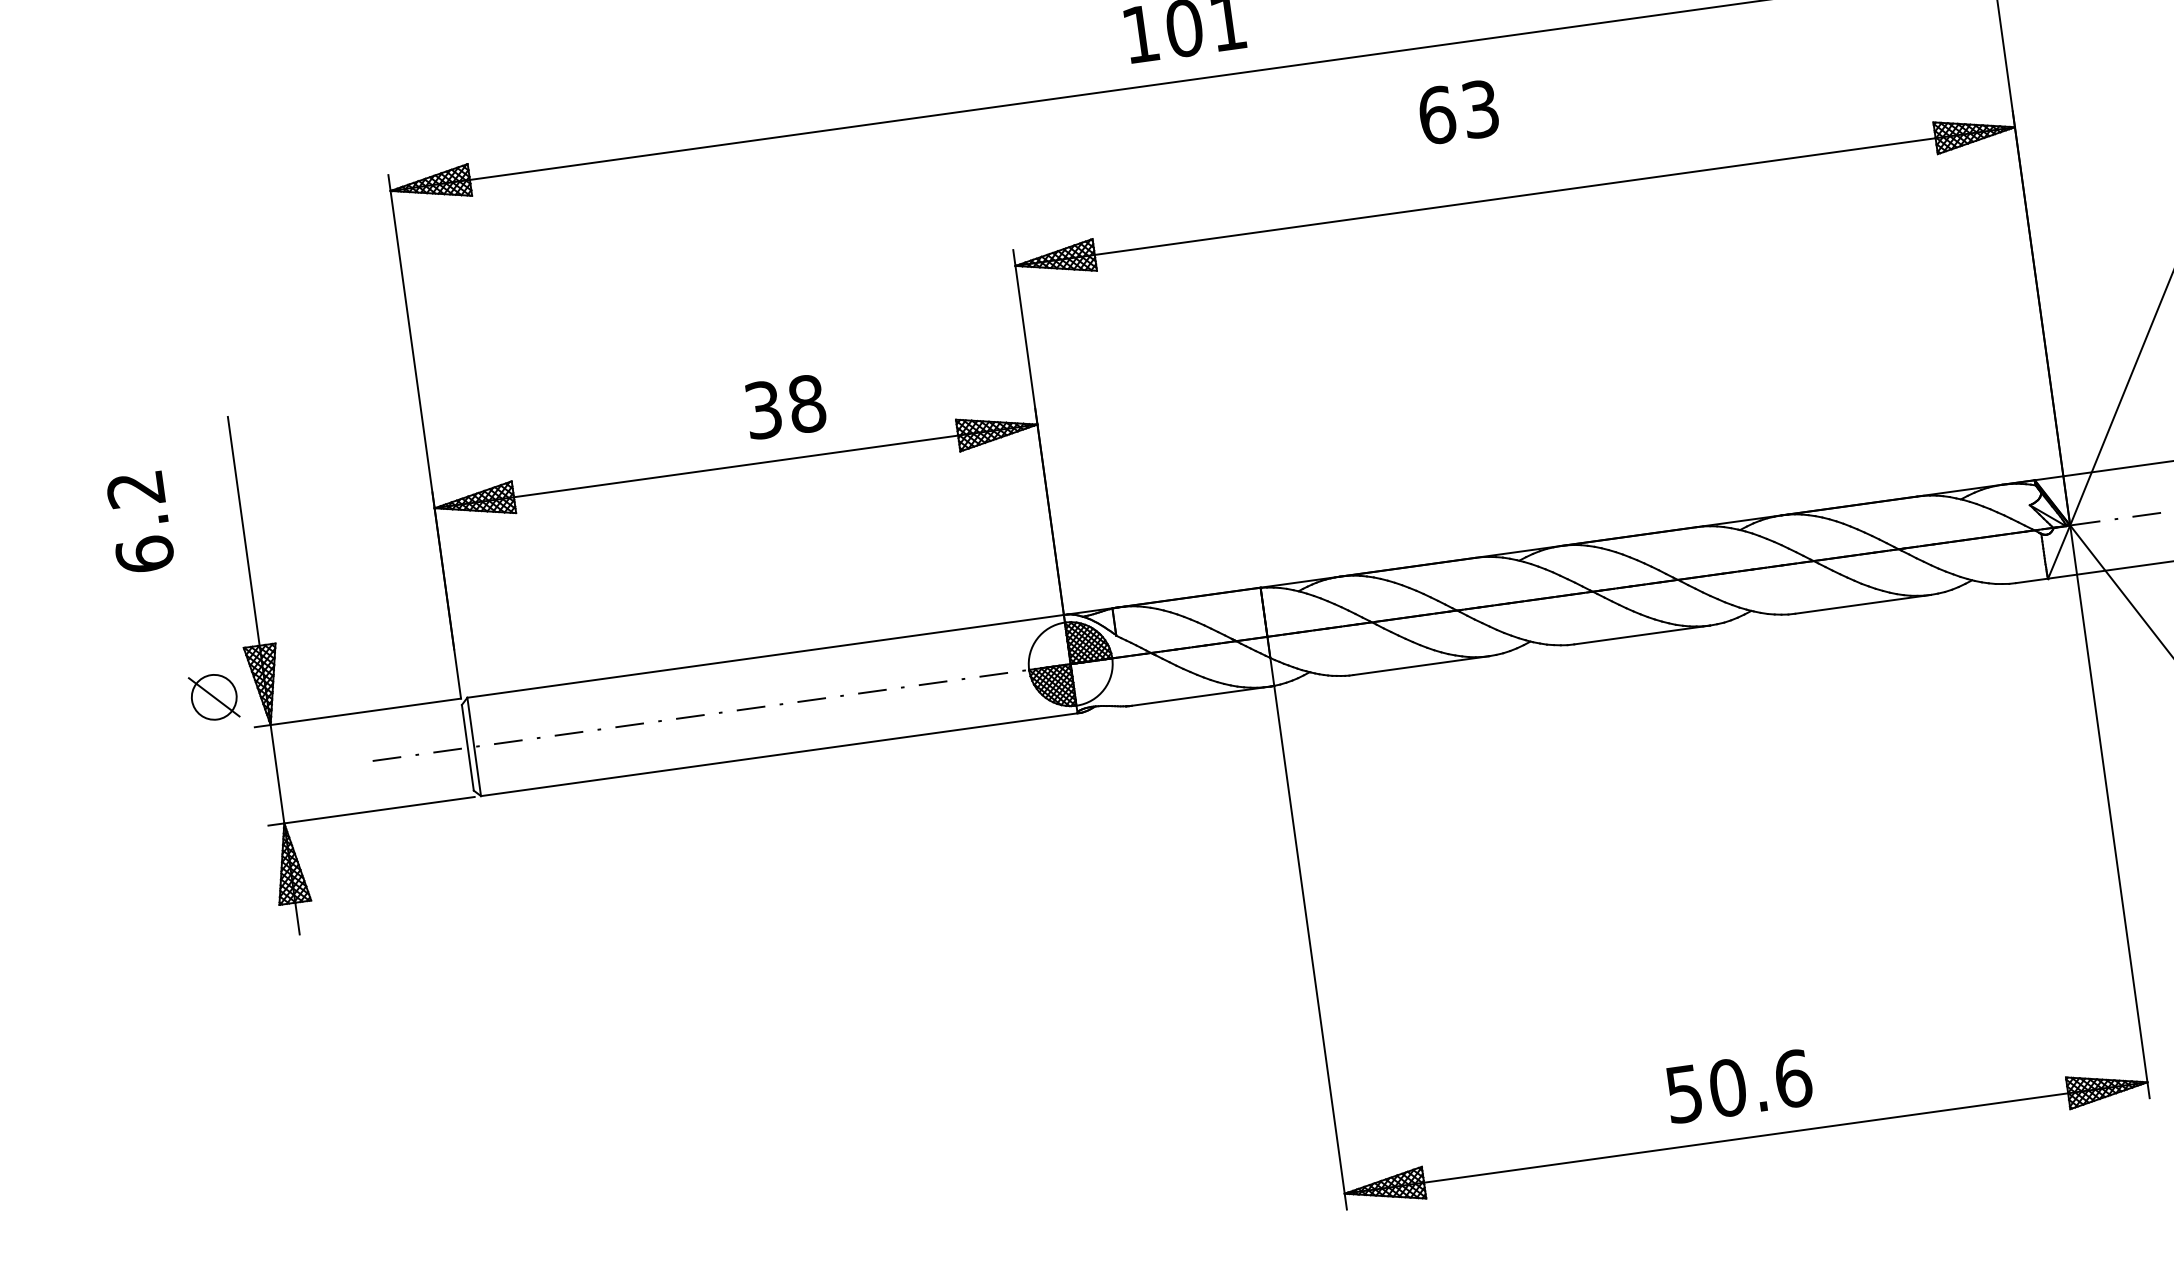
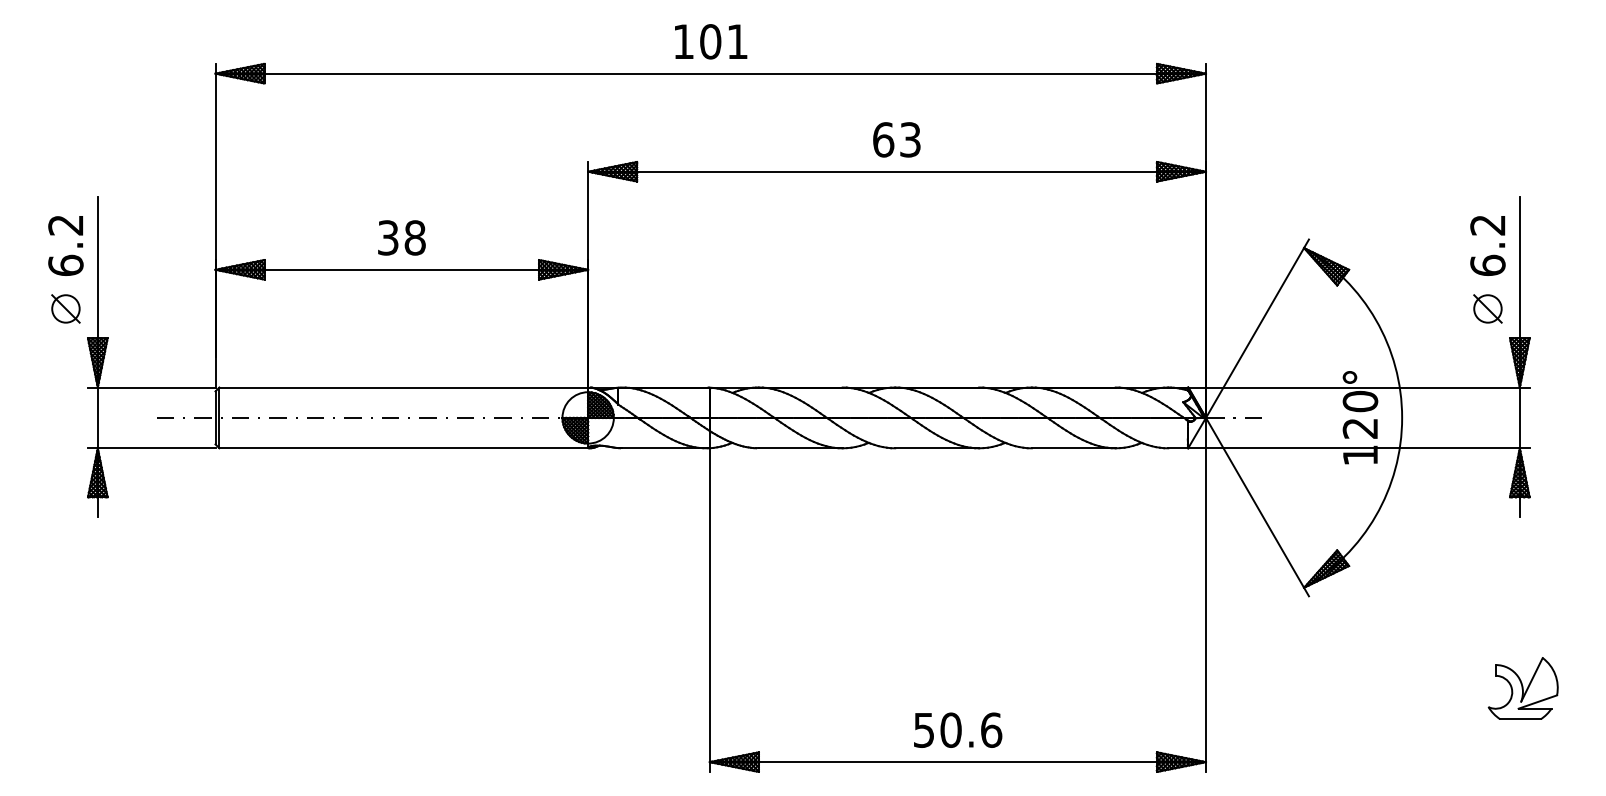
text: (1457, 111) -> (896, 139), moved
text: (784, 406) -> (401, 237), moved
text: (139, 522) -> (65, 245), moved
part: (213, 696) -> (65, 308), moved

